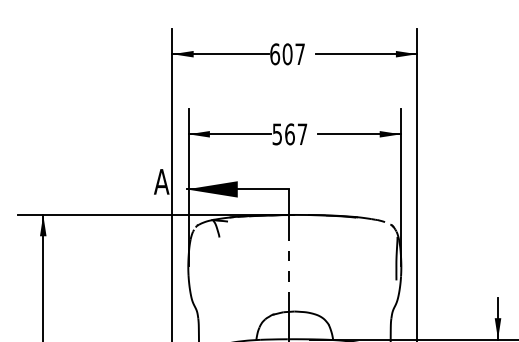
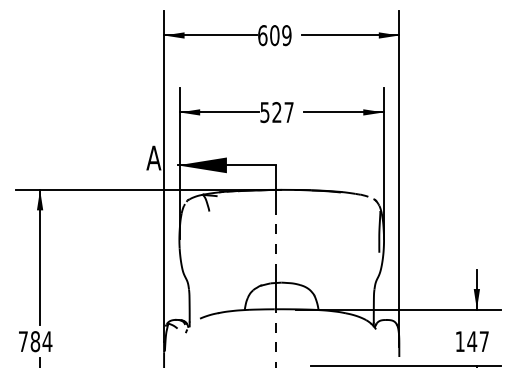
text: (299, 54) -> (286, 35), 607 -> 609
text: (289, 134) -> (276, 112), 567 -> 527

